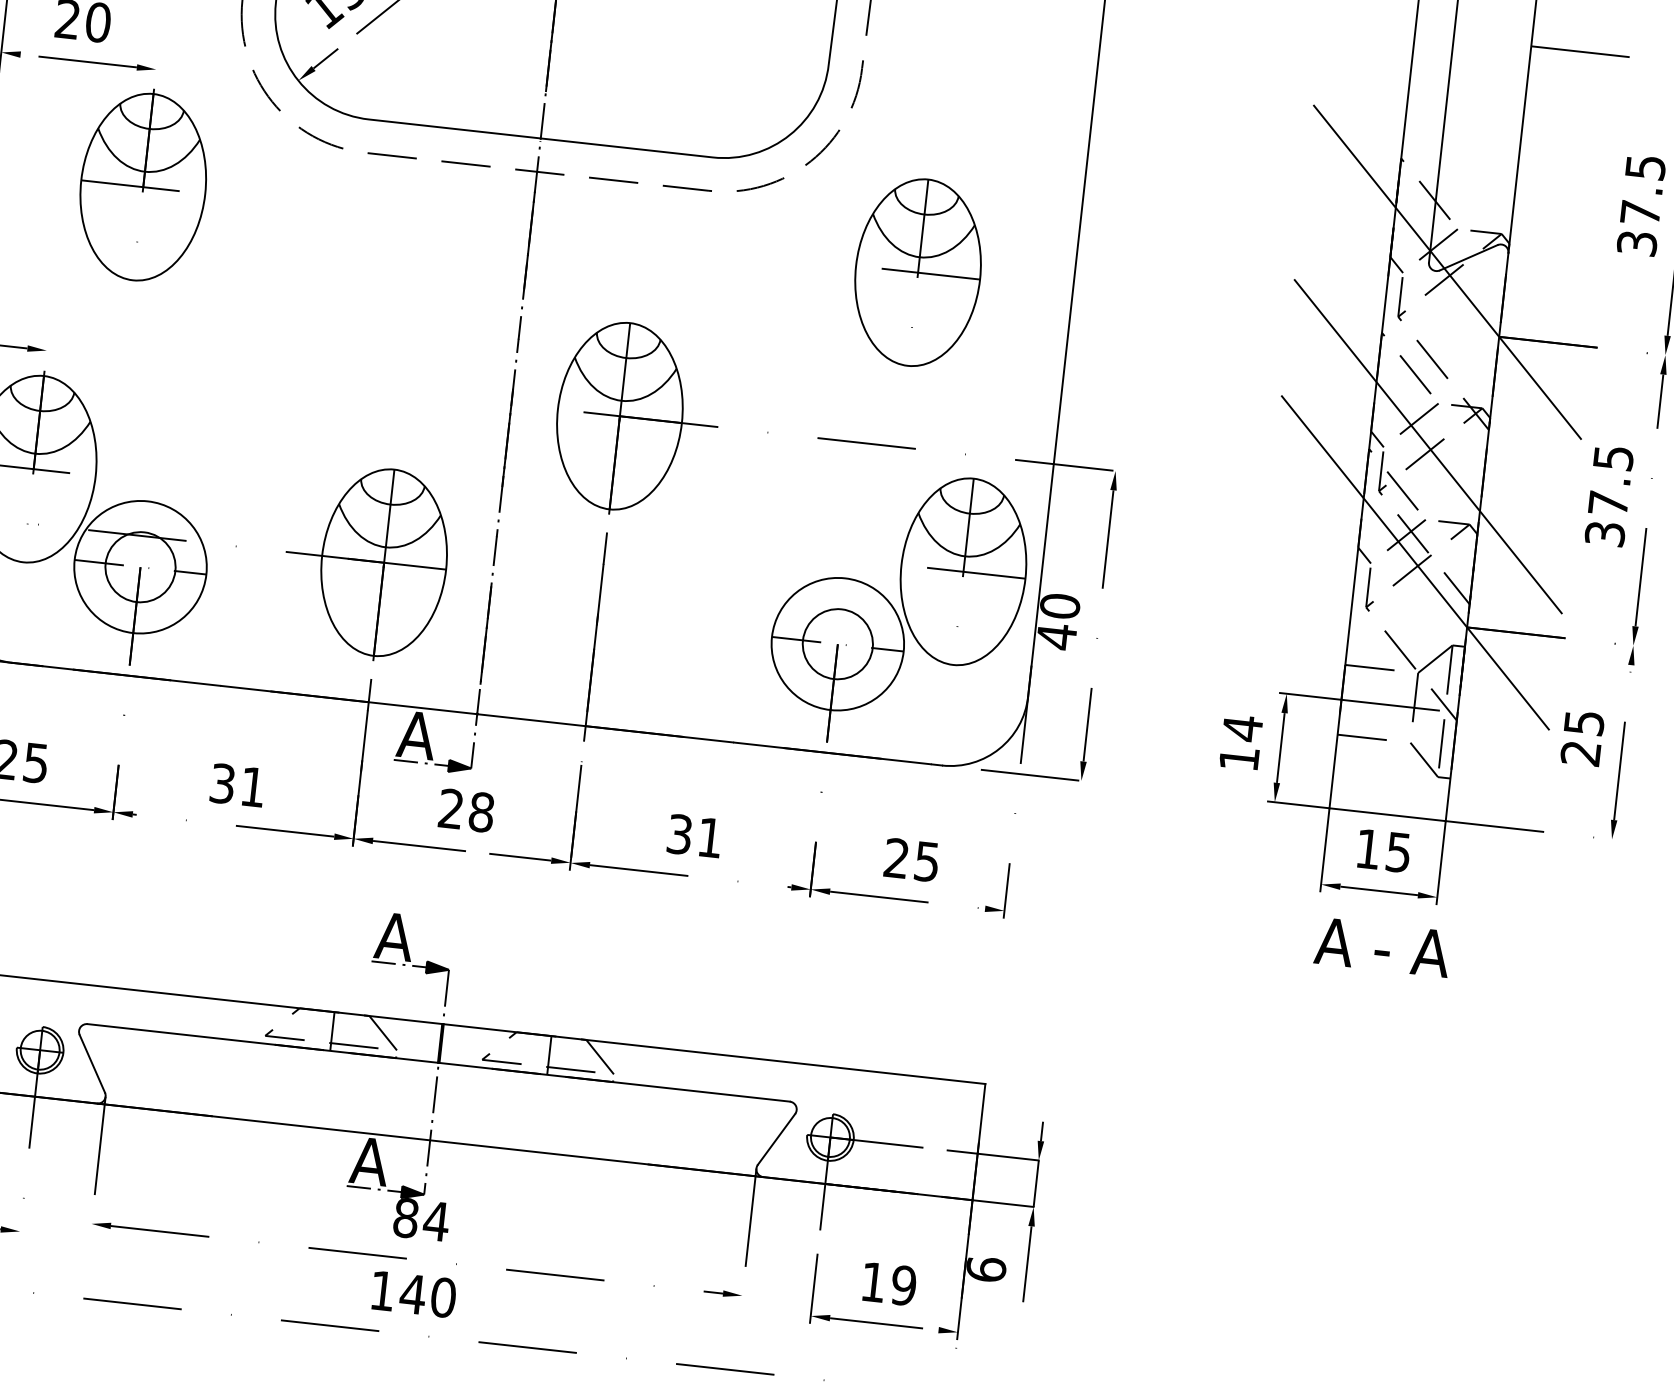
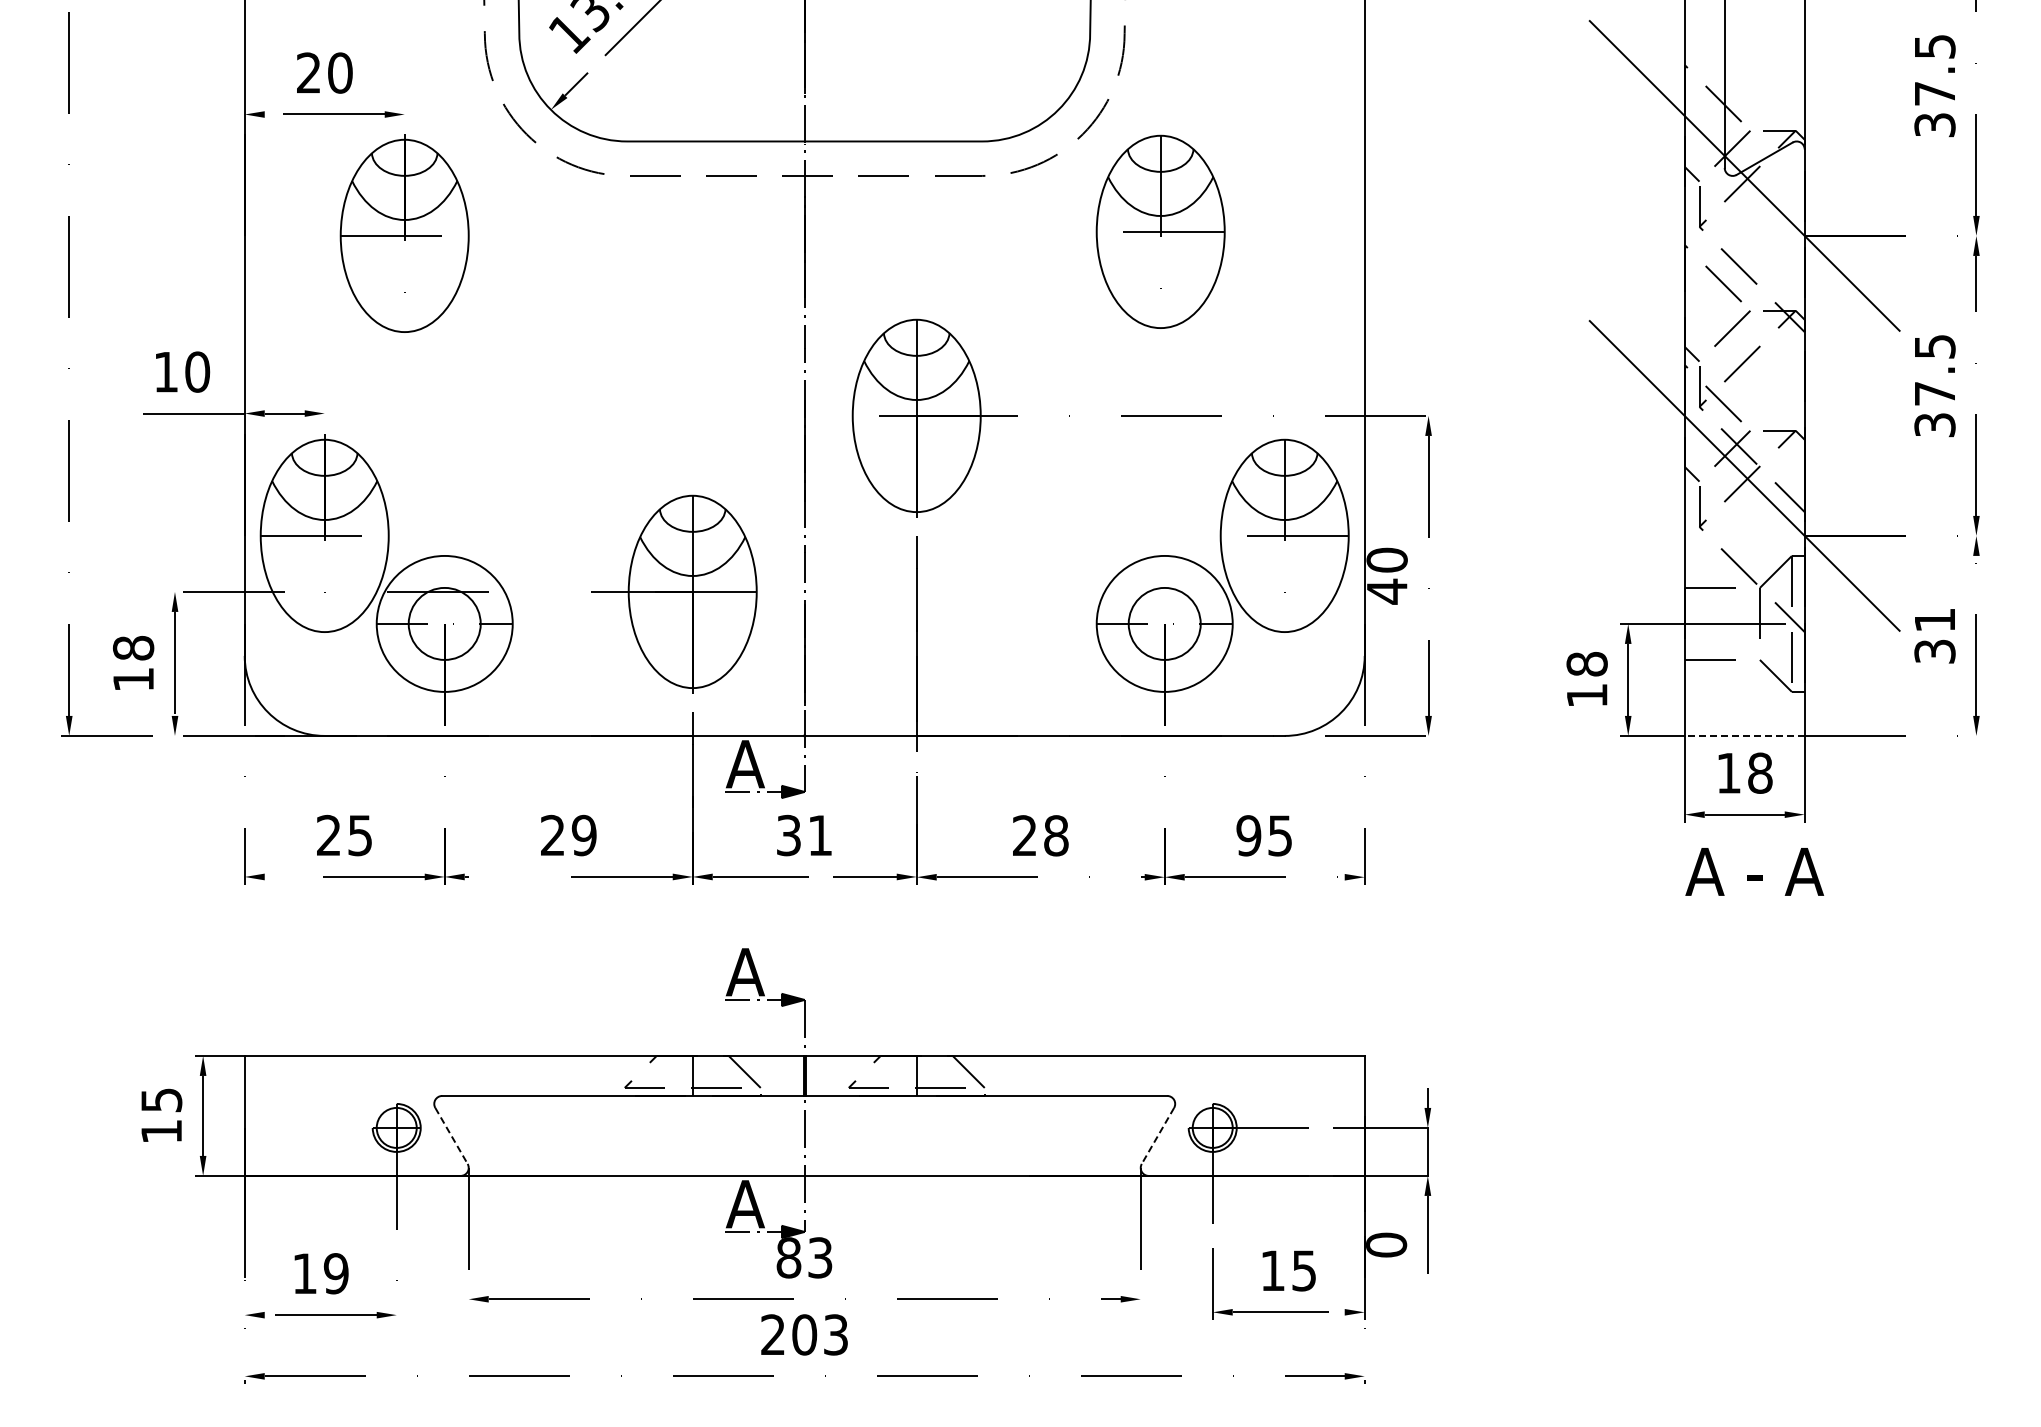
part: (917, 272) -> (1160, 231), moved
line: (1428, 446) -> (1744, 355), removed
text: (1242, 728) -> (1586, 664), 14 -> 18
text: (1582, 737) -> (1934, 635), 25 -> 31
text: (237, 785) -> (568, 835), 31 -> 29
text: (466, 810) -> (804, 835), 28 -> 31
line: (1387, 814) -> (1744, 735), solid -> dashed
text: (694, 835) -> (1040, 835), 31 -> 28
text: (1398, 851) -> (1760, 772), 15 -> 18
text: (896, 858) -> (1248, 835), 25 -> 95
line: (92, 1064) -> (451, 1136), solid -> dashed
line: (776, 1139) -> (1157, 1136), solid -> dashed
text: (436, 1221) -> (820, 1257), 84 -> 83
text: (986, 1268) -> (1386, 1244), 6 -> 0
text: (903, 1285) -> (1303, 1270), 19 -> 15
text: (412, 1293) -> (804, 1334), 140 -> 203

